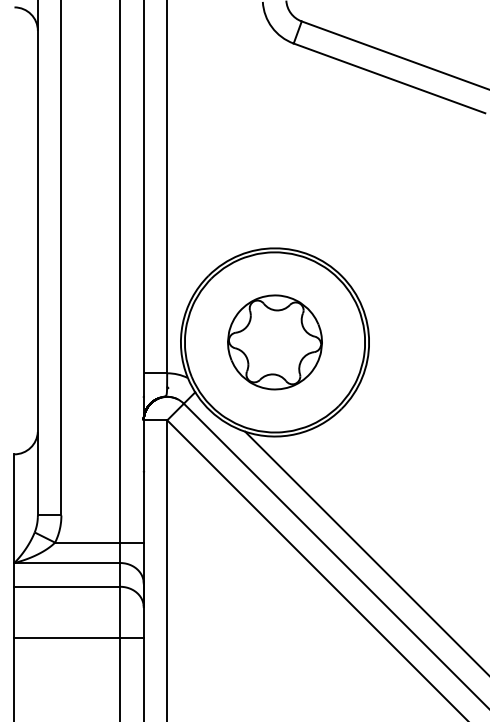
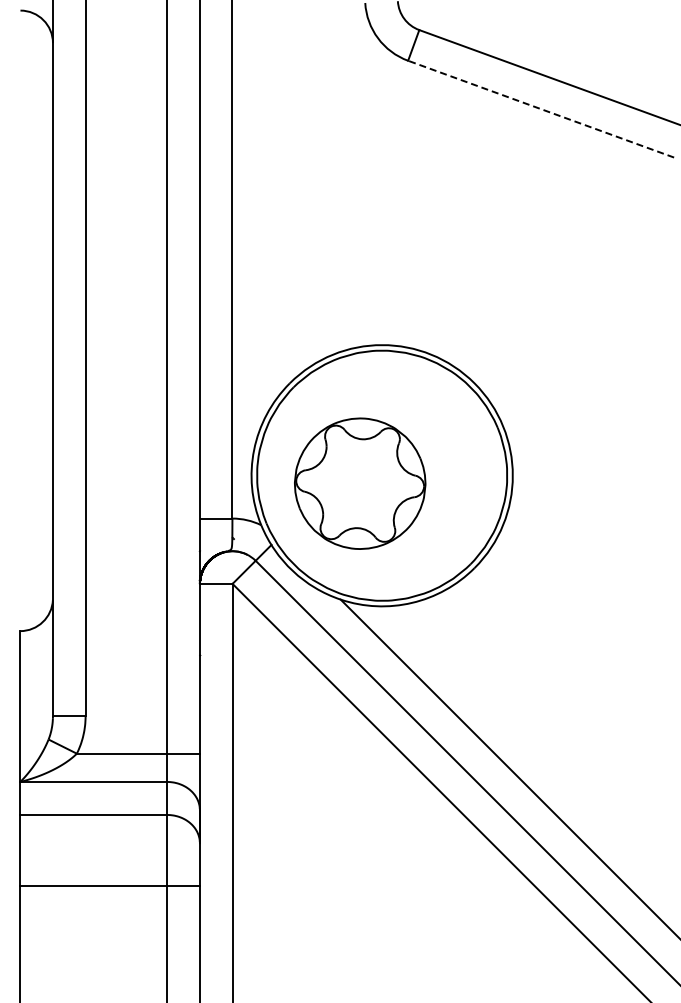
line: (389, 78) -> (541, 109), solid -> dashed
part: (275, 342) -> (360, 483), moved

